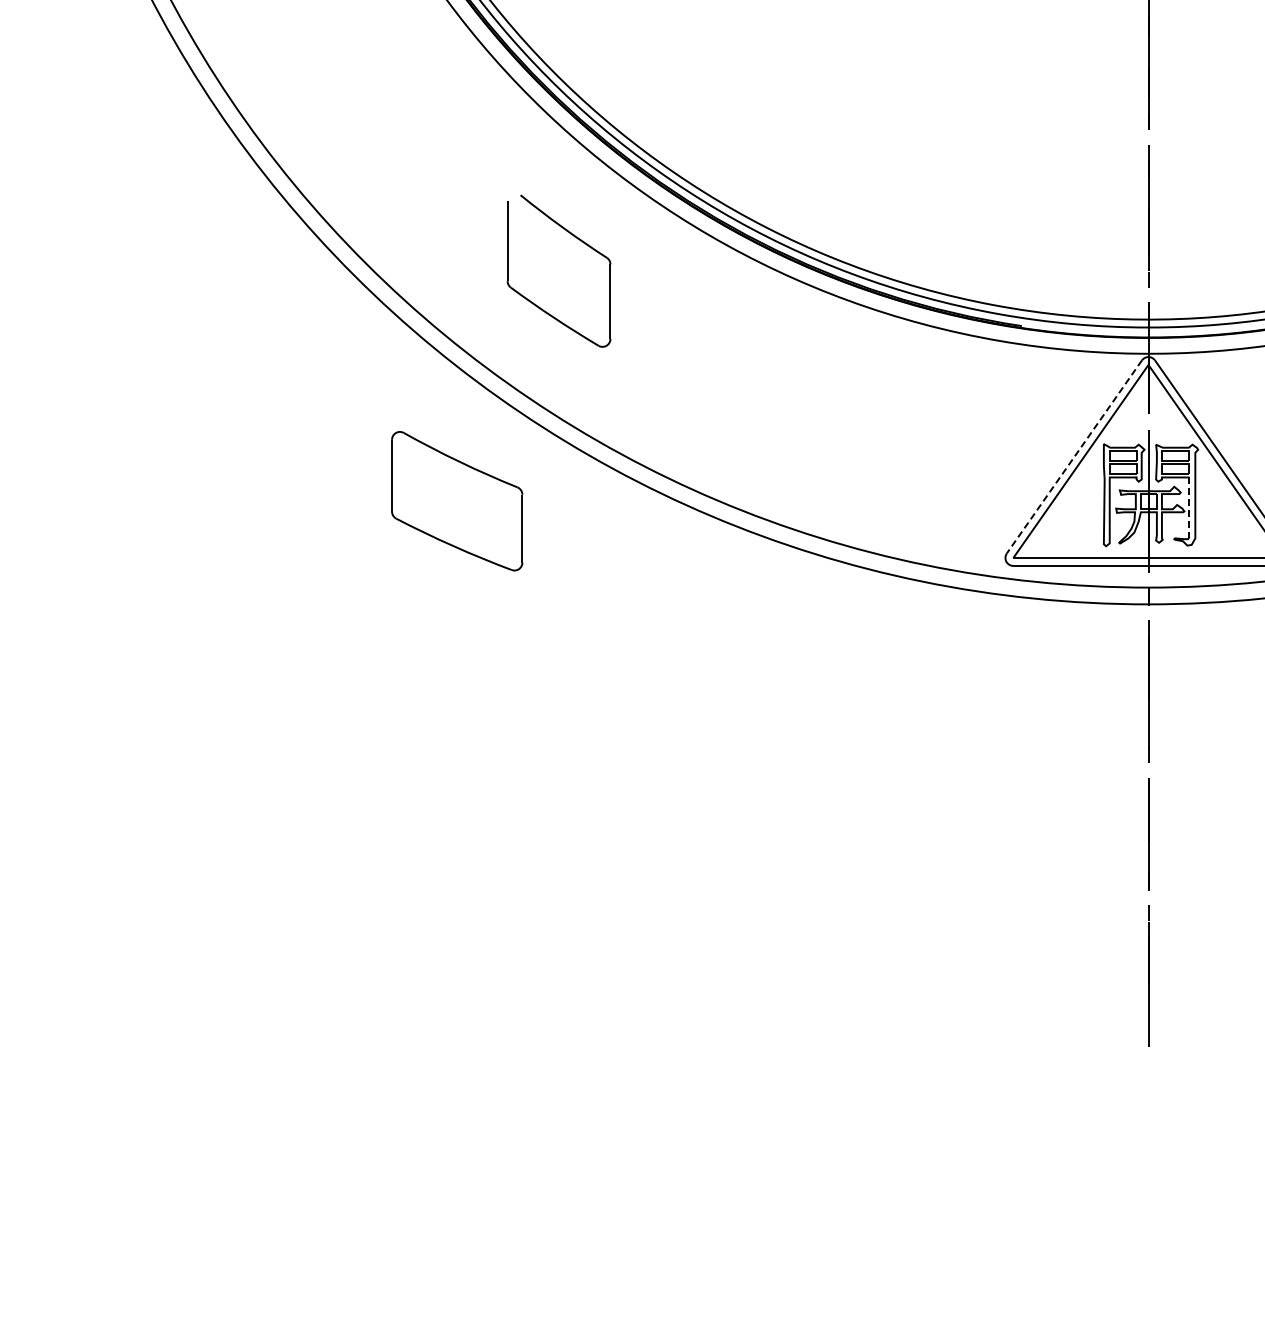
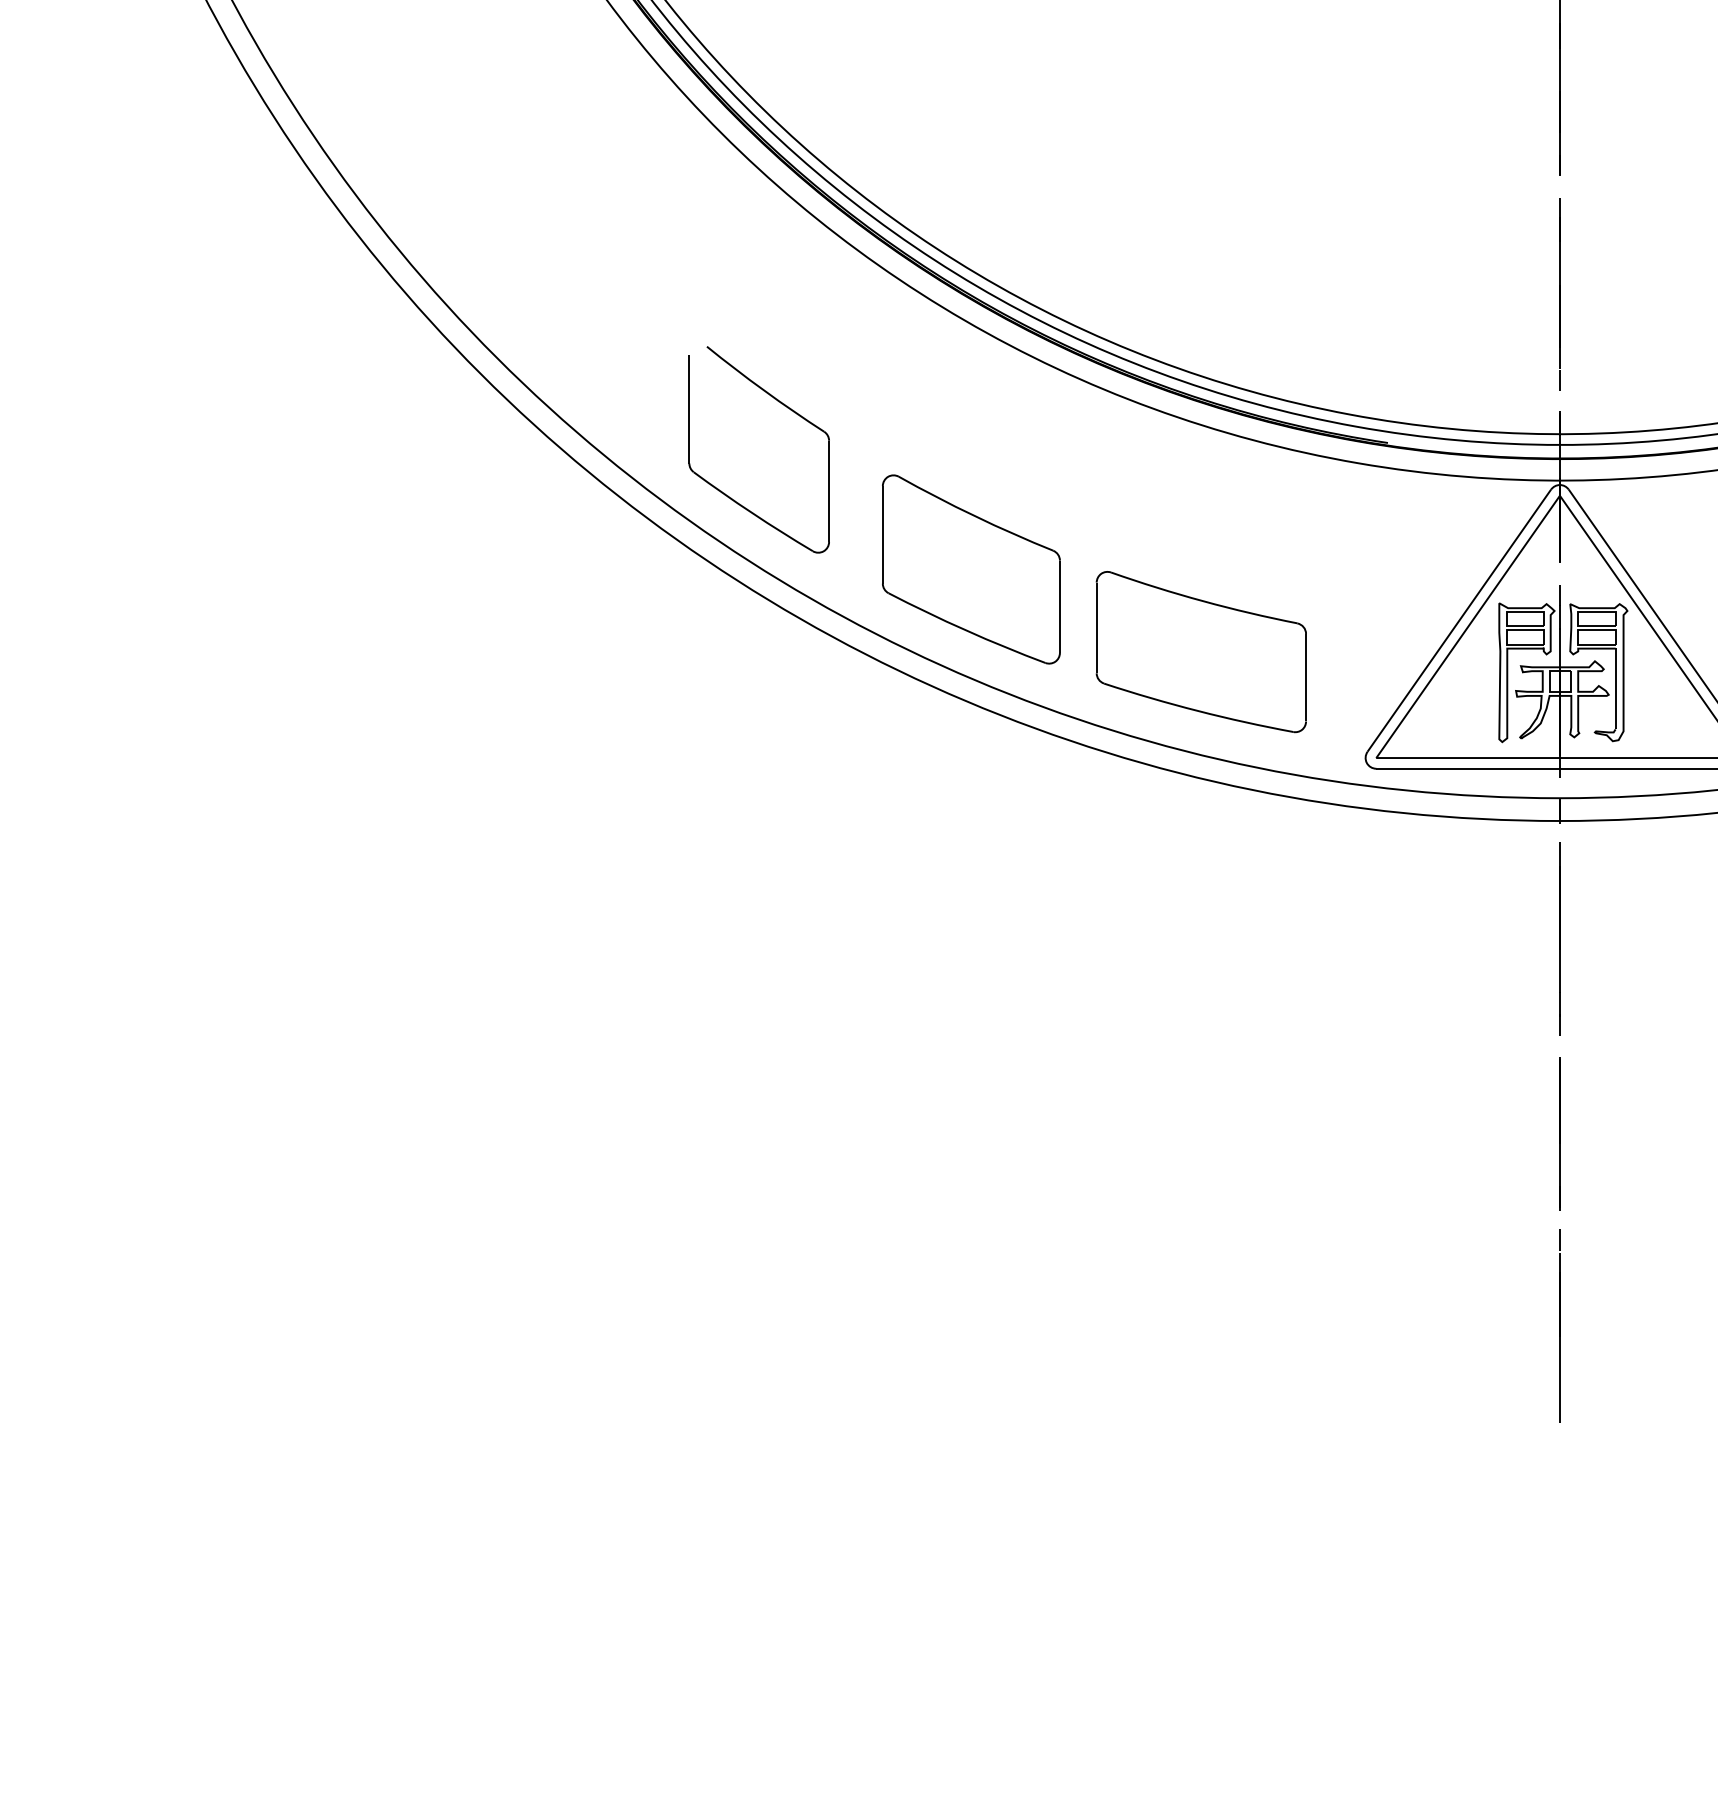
part: (577, 239) -> (784, 406), moved
line: (1074, 456) -> (1459, 620), dashed -> solid
part: (884, 479) -> (1201, 651), added
part: (457, 501) -> (971, 569), moved
line: (1189, 507) -> (1615, 689), dashed -> solid

